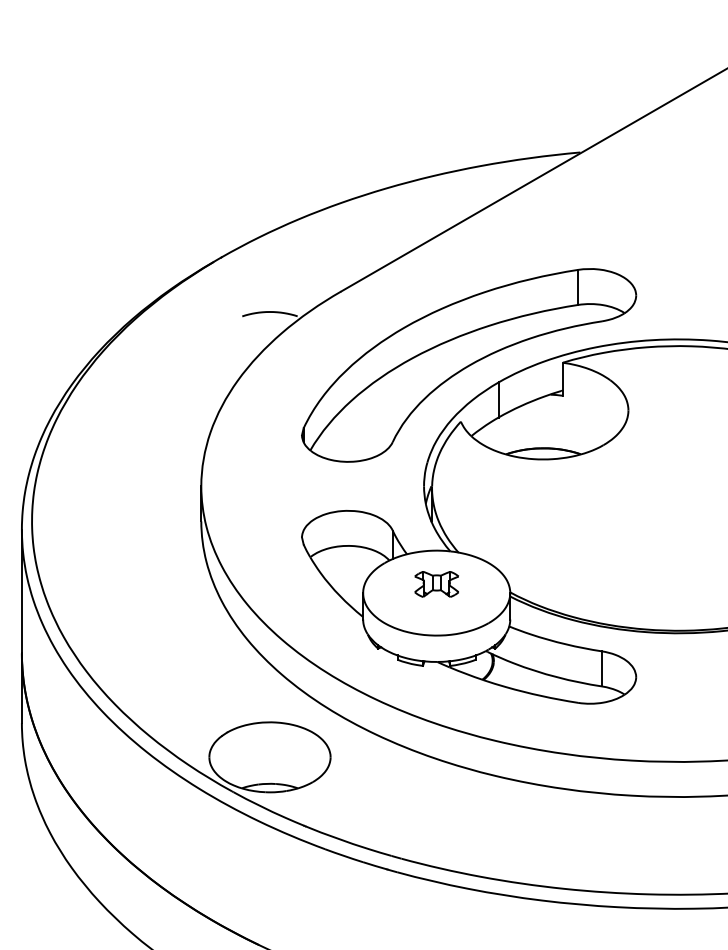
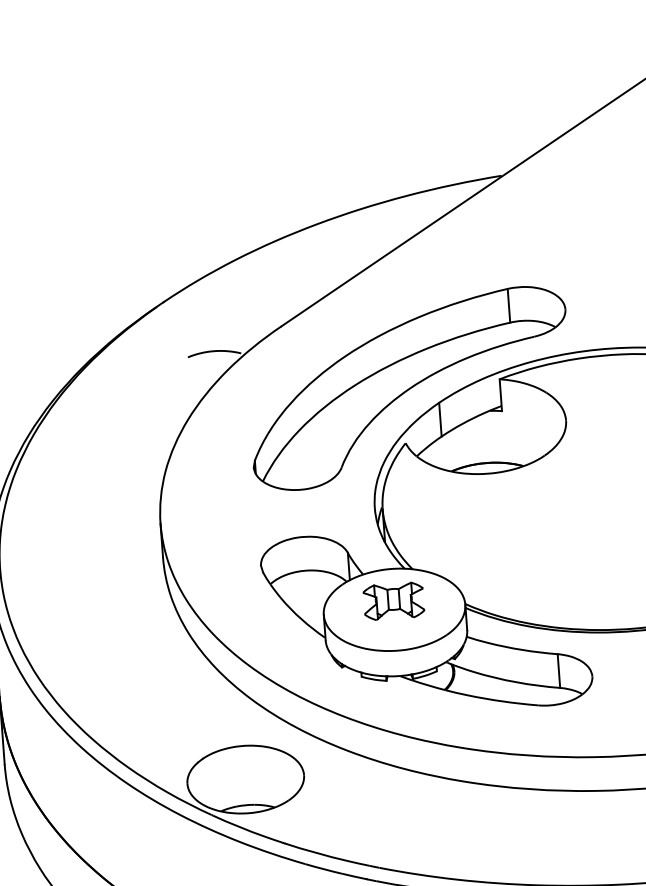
part: (436, 584) -> (393, 601), size x1.43

